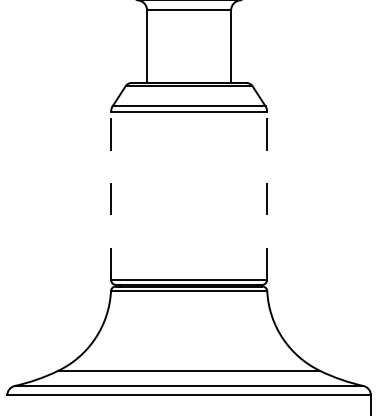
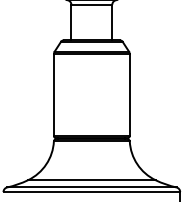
line: (110, 196) -> (53, 95), dashed -> solid
line: (266, 196) -> (129, 95), dashed -> solid

